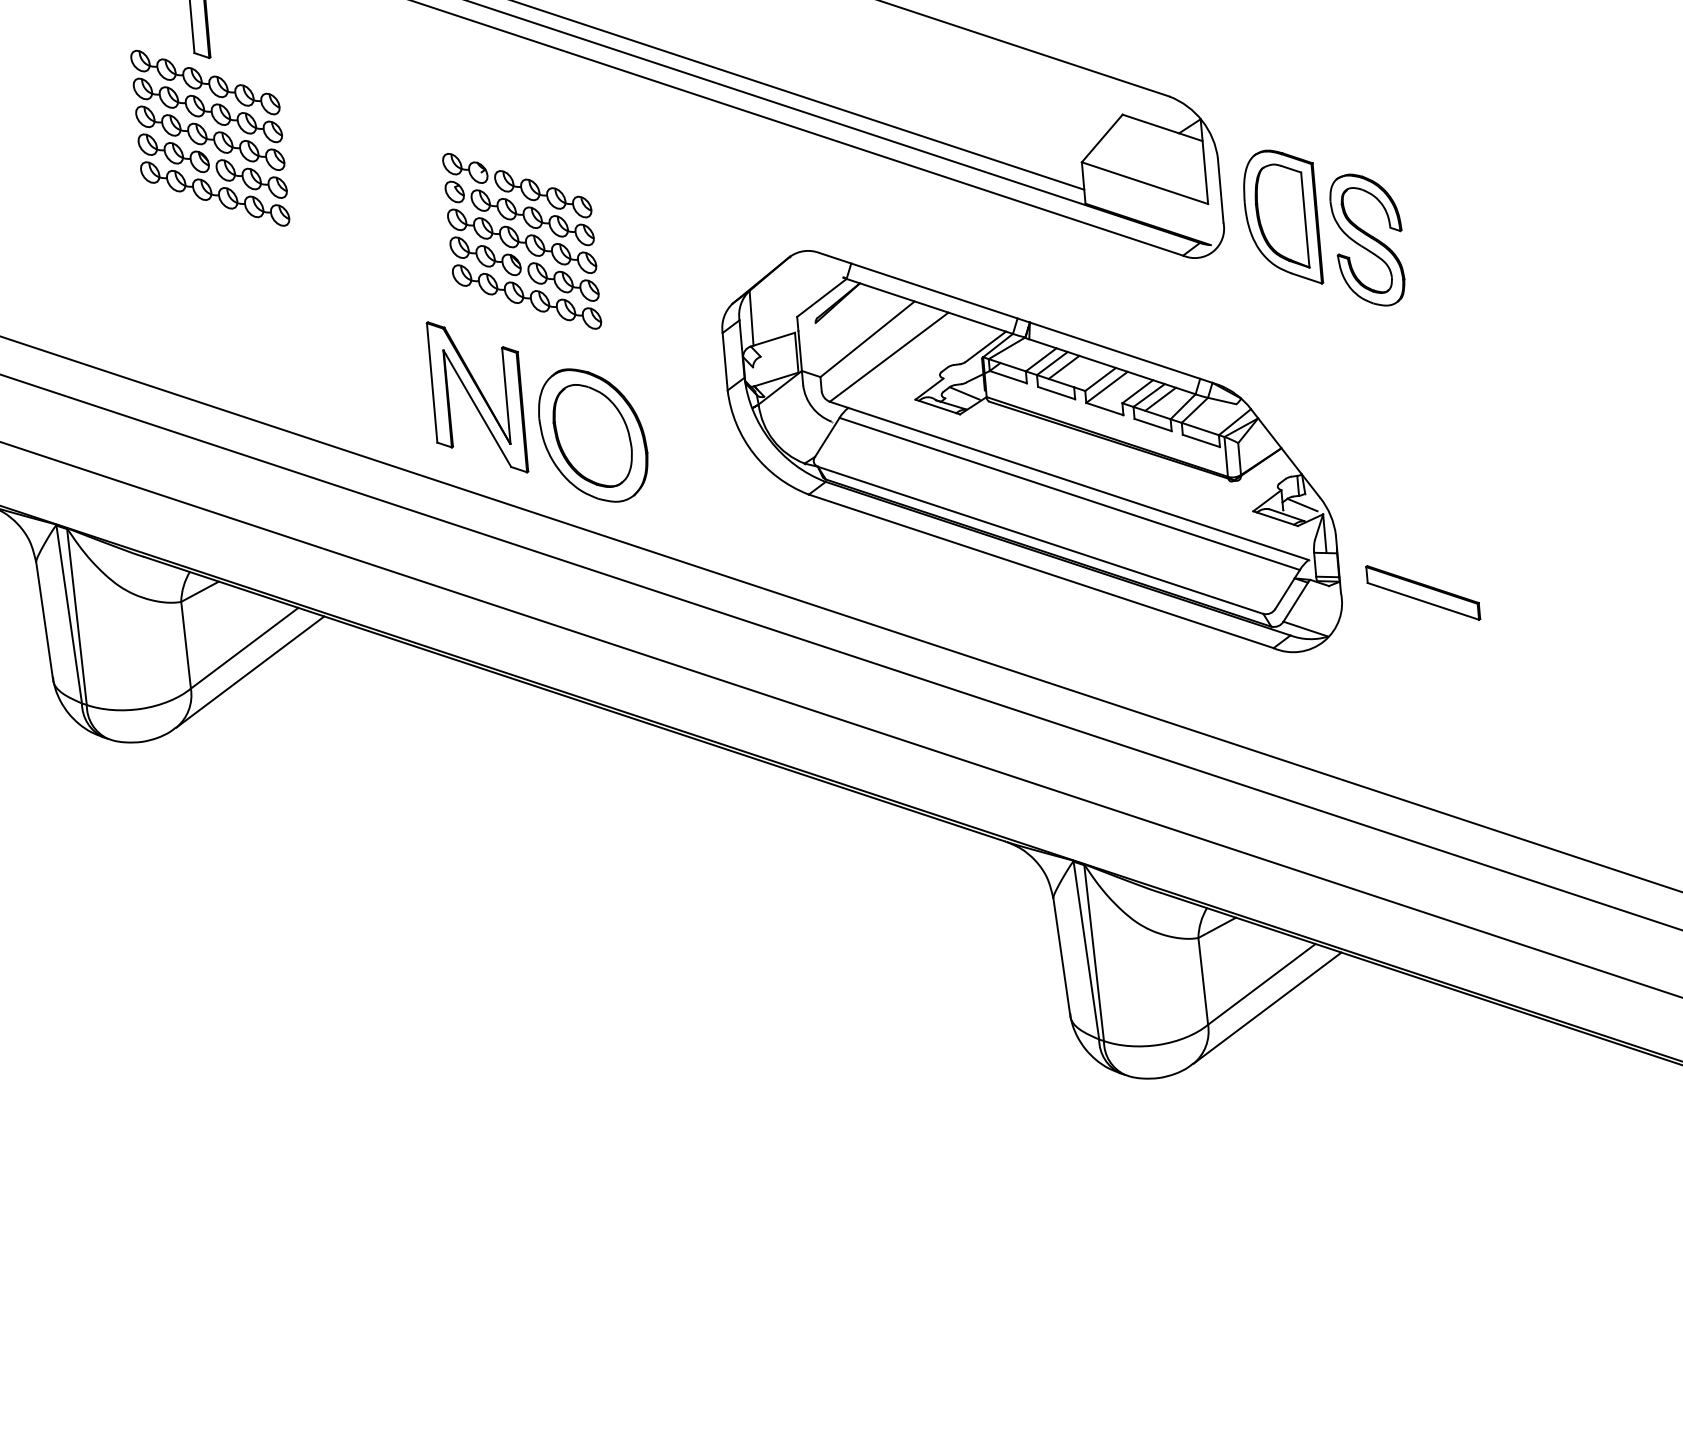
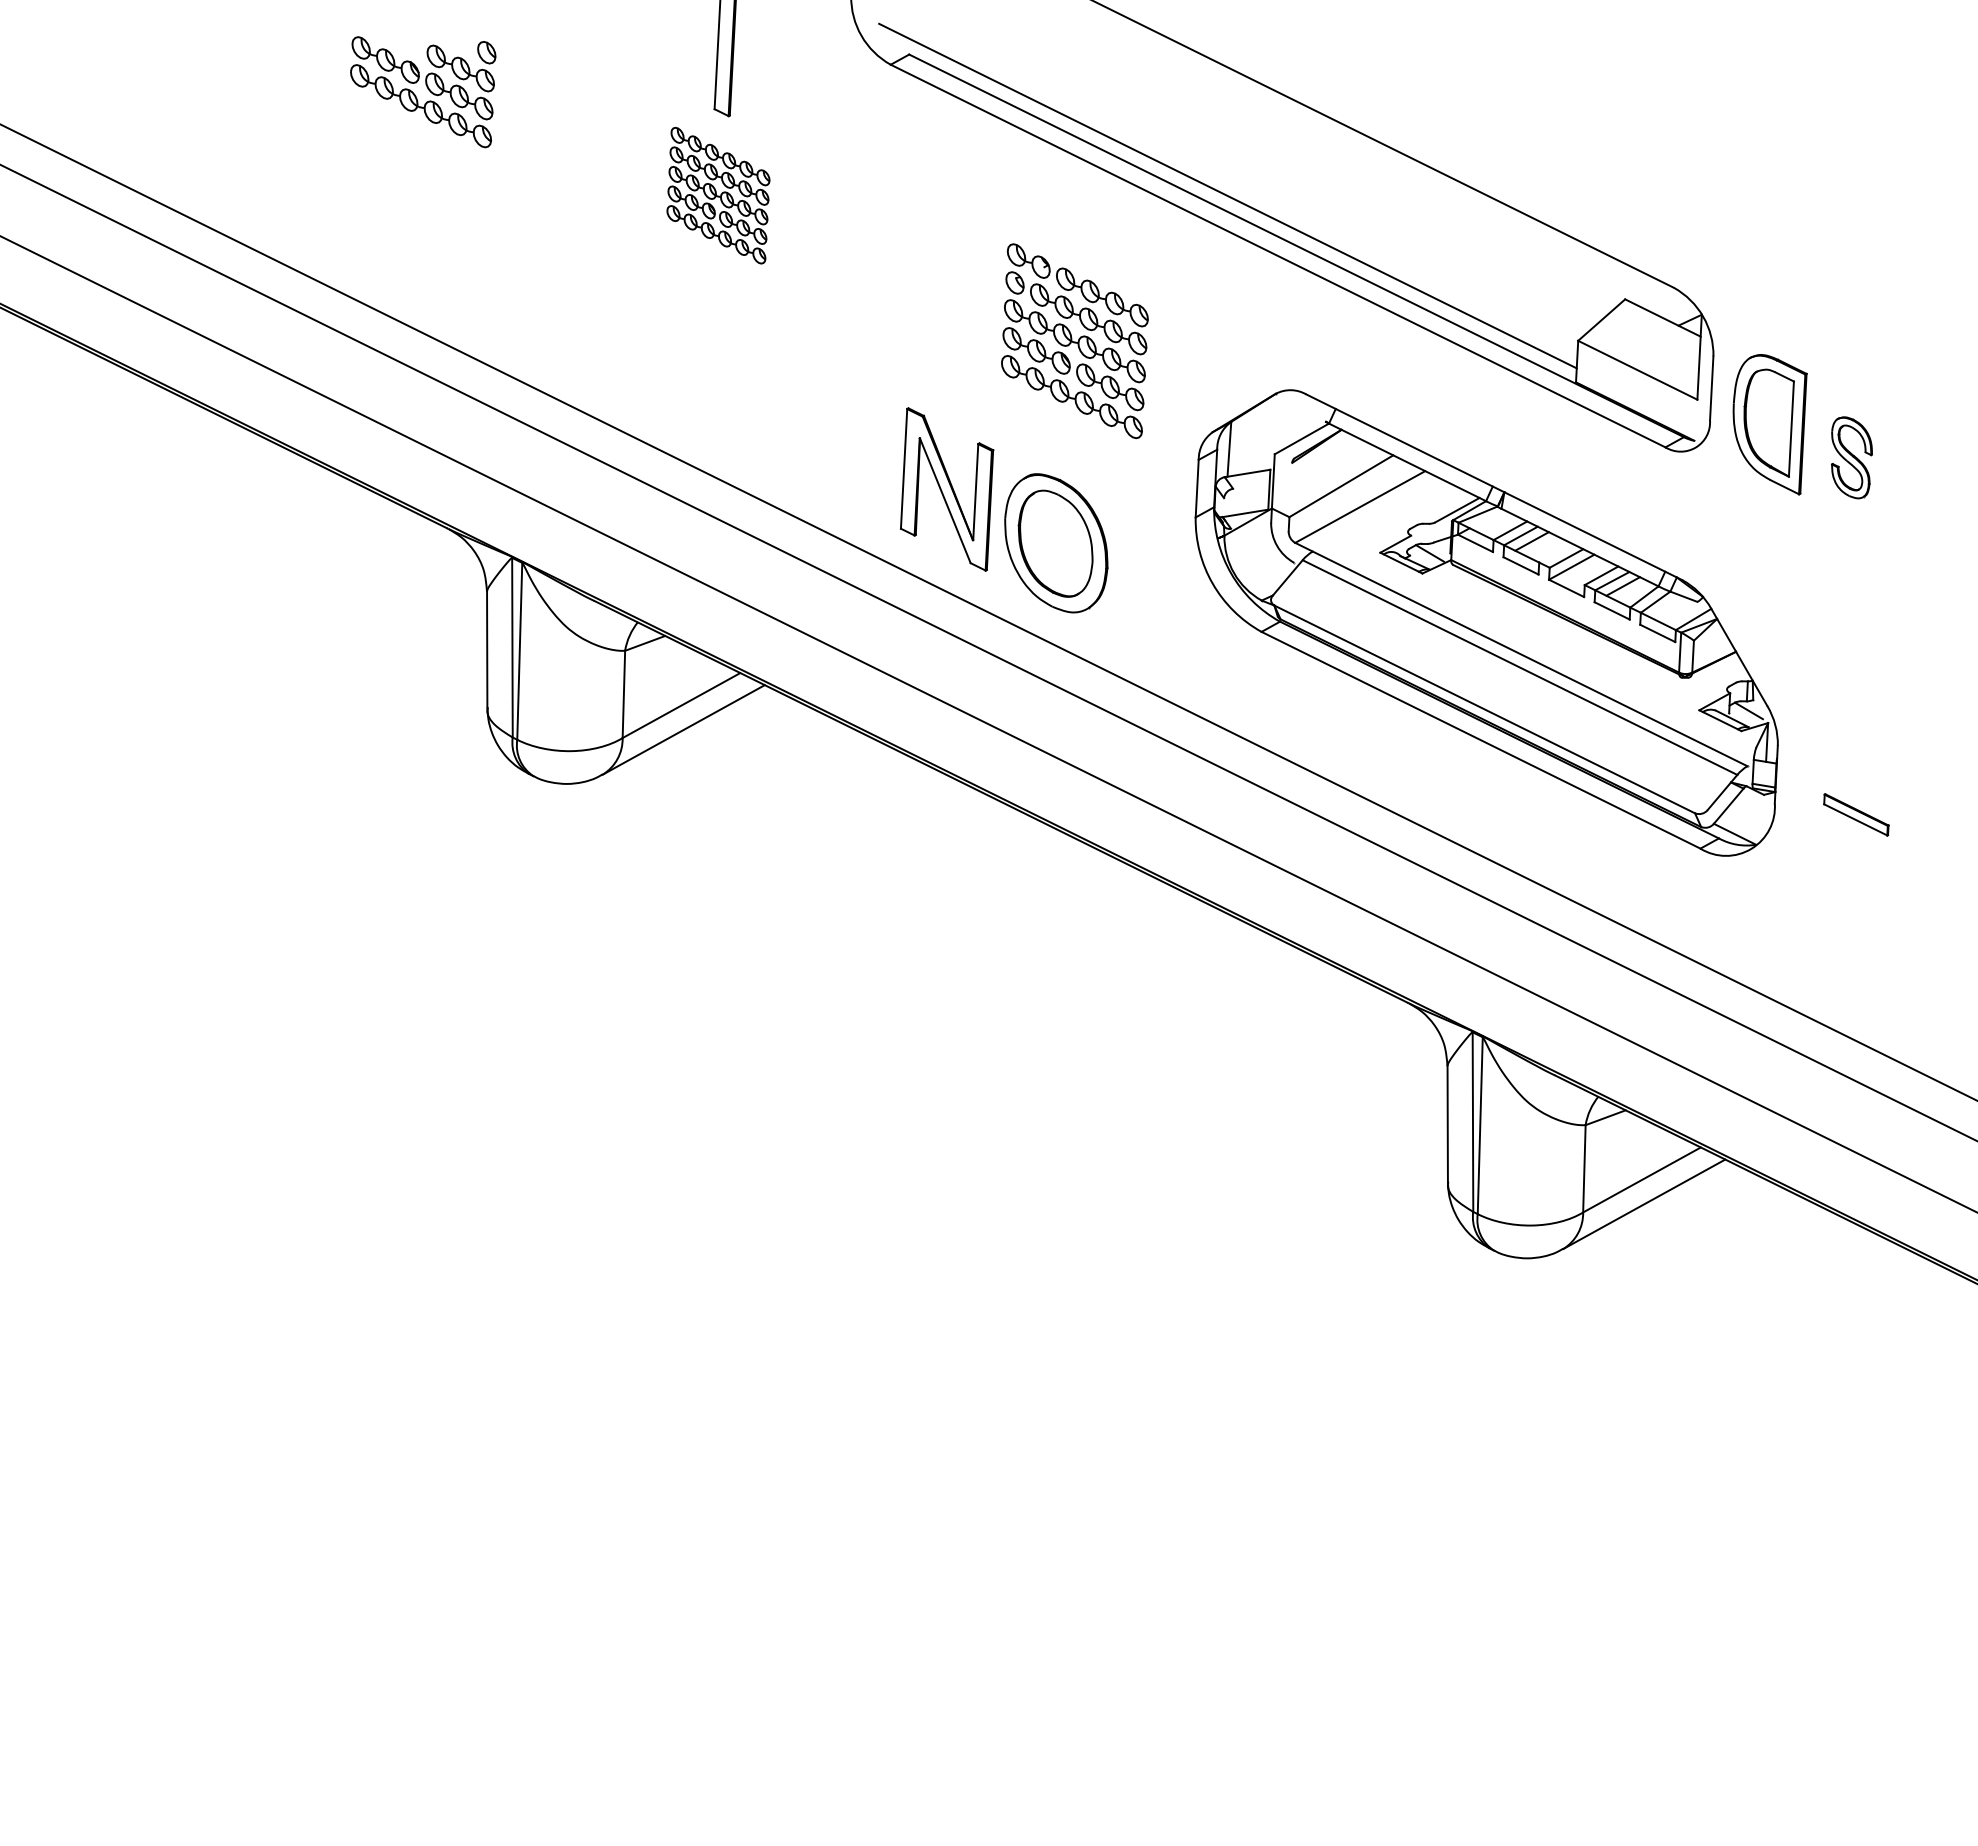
part: (210, 138) -> (718, 195), size x0.7
part: (1368, 239) -> (1851, 457), size x0.6
part: (521, 241) -> (1074, 341), moved
part: (1423, 592) -> (1856, 814), size x0.6

